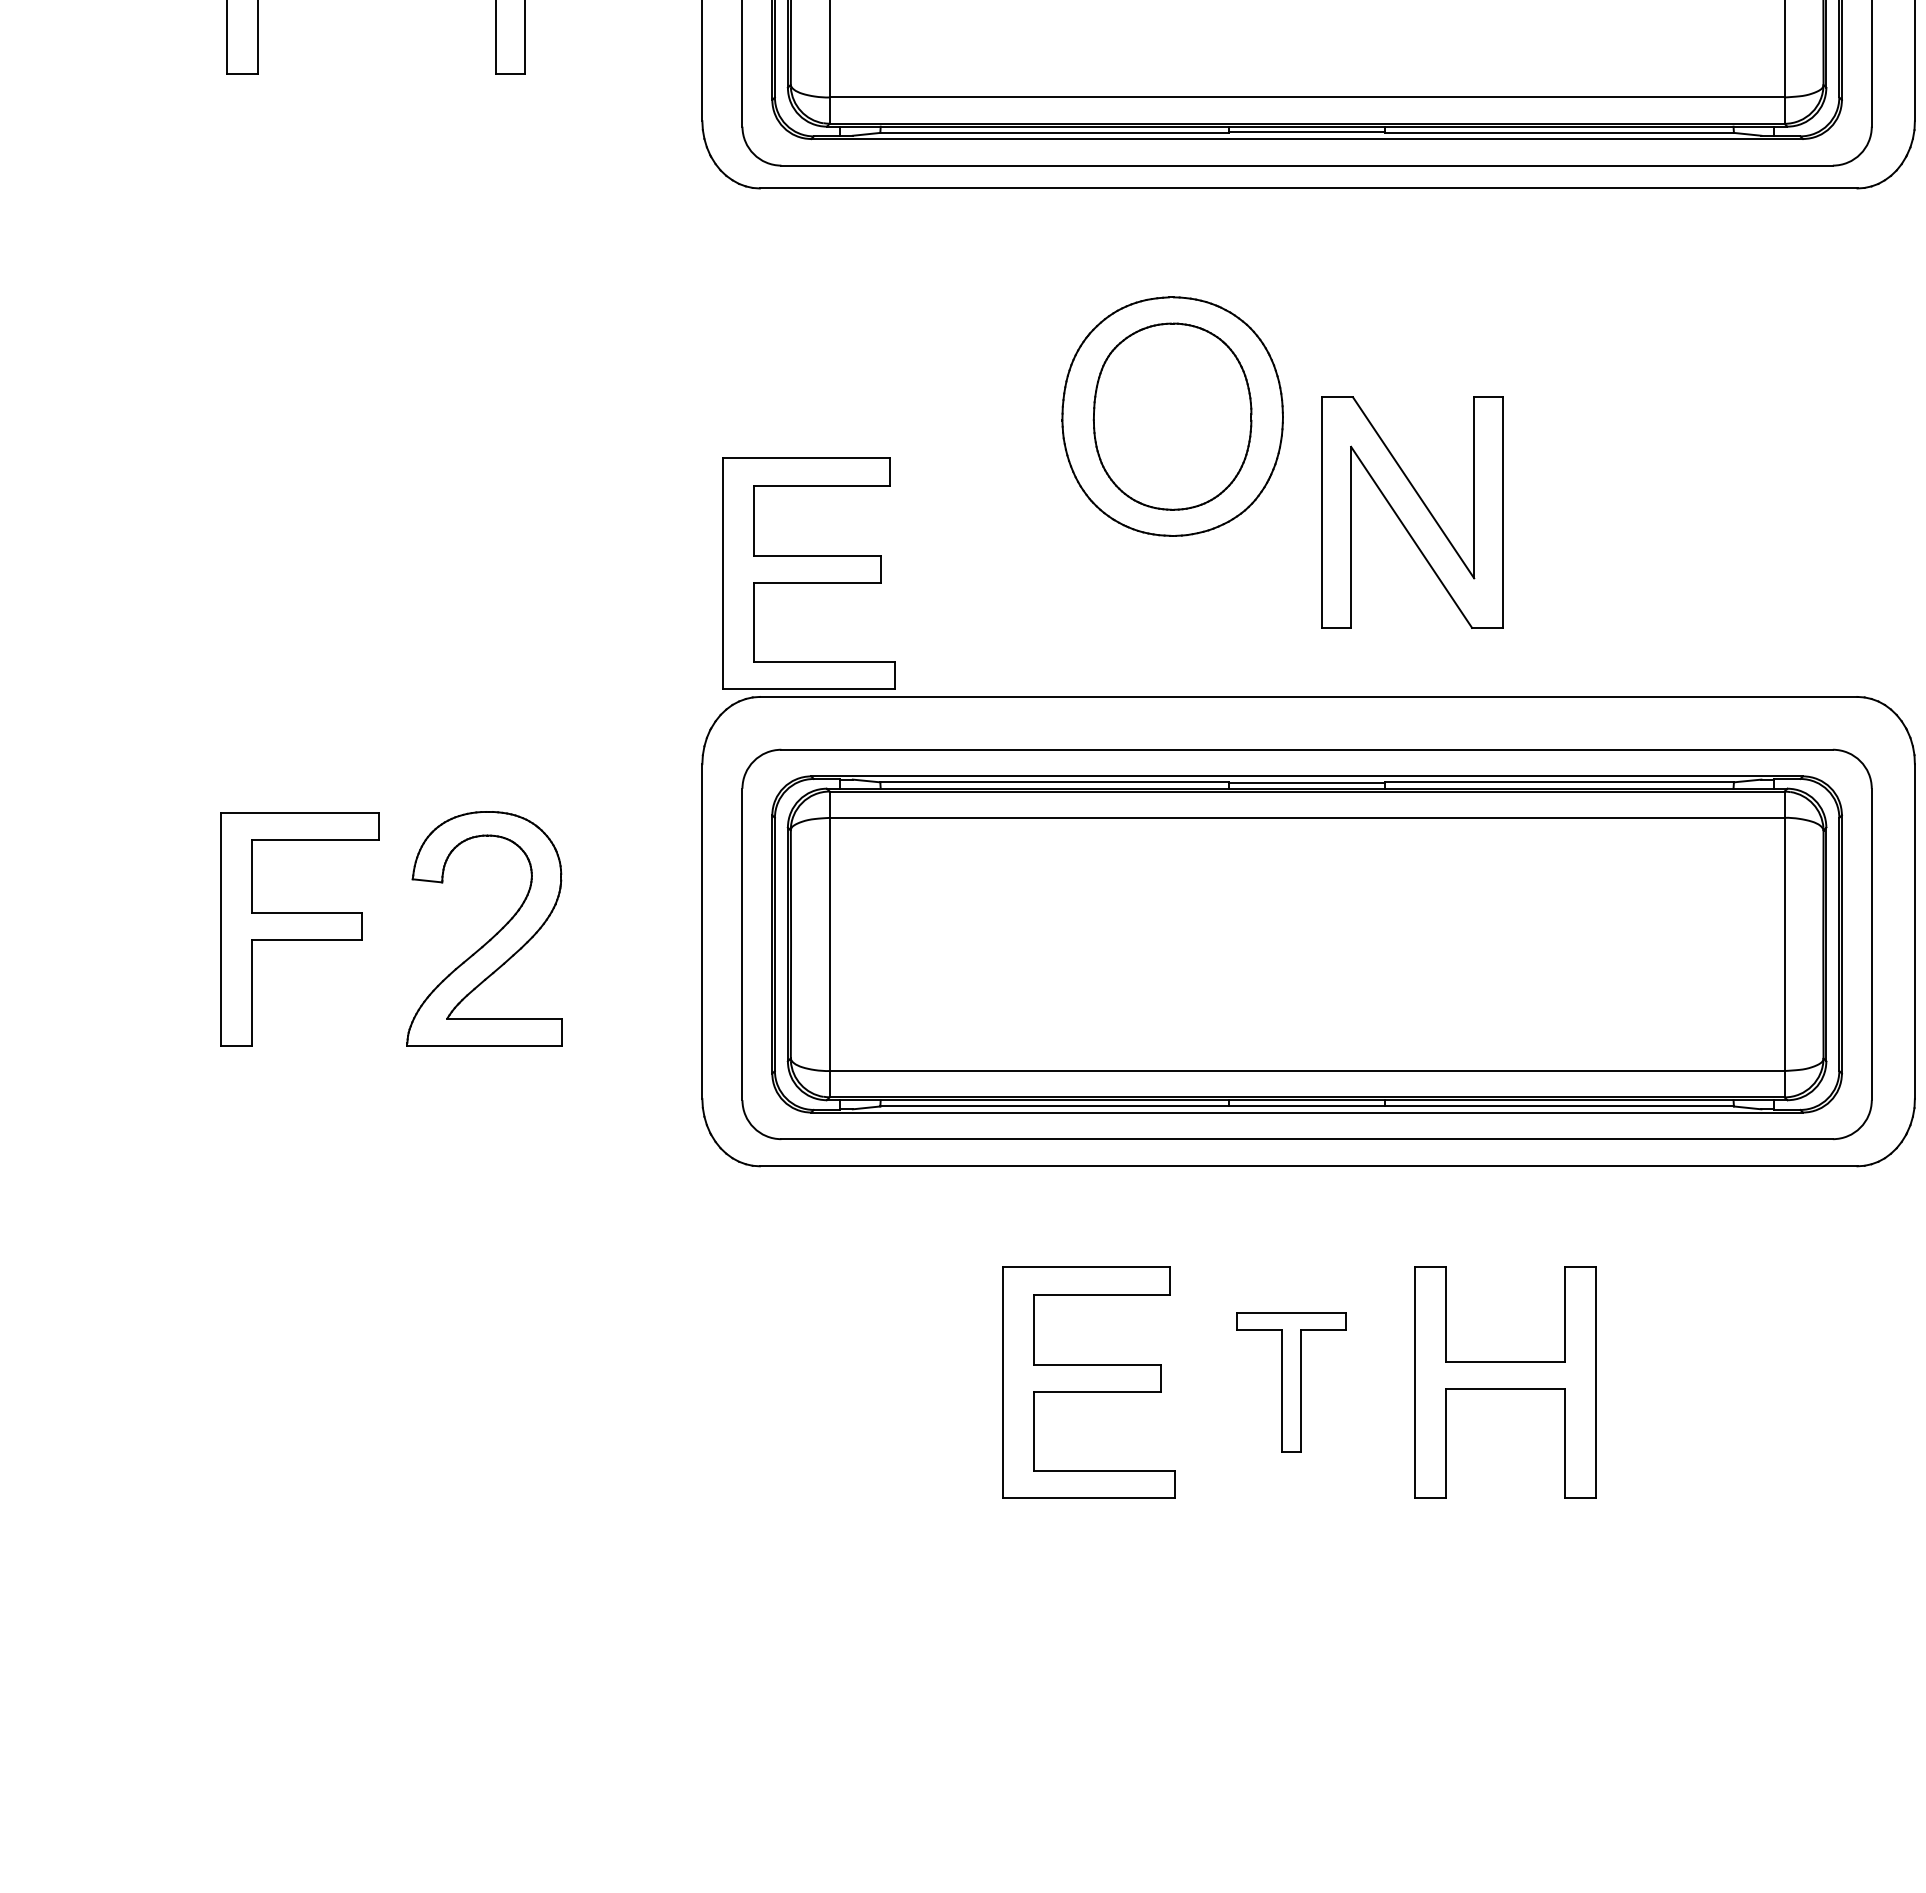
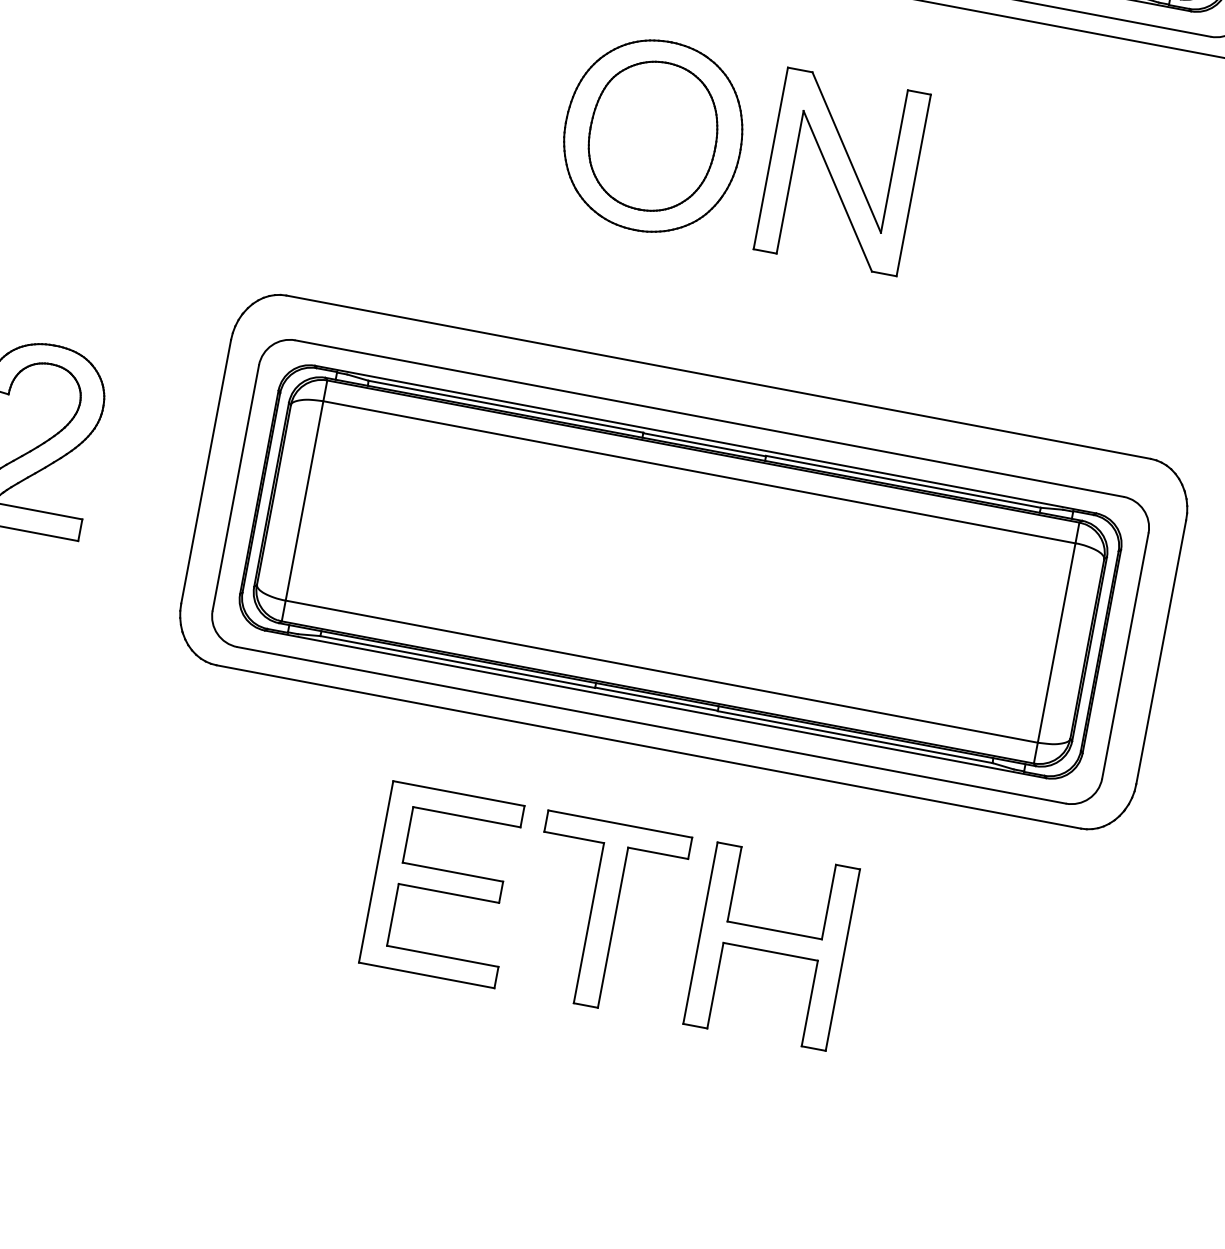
part: (1412, 512) -> (842, 171), moved
part: (808, 573) -> (343, 205), removed
part: (1291, 1382) -> (603, 914), size x1.67

